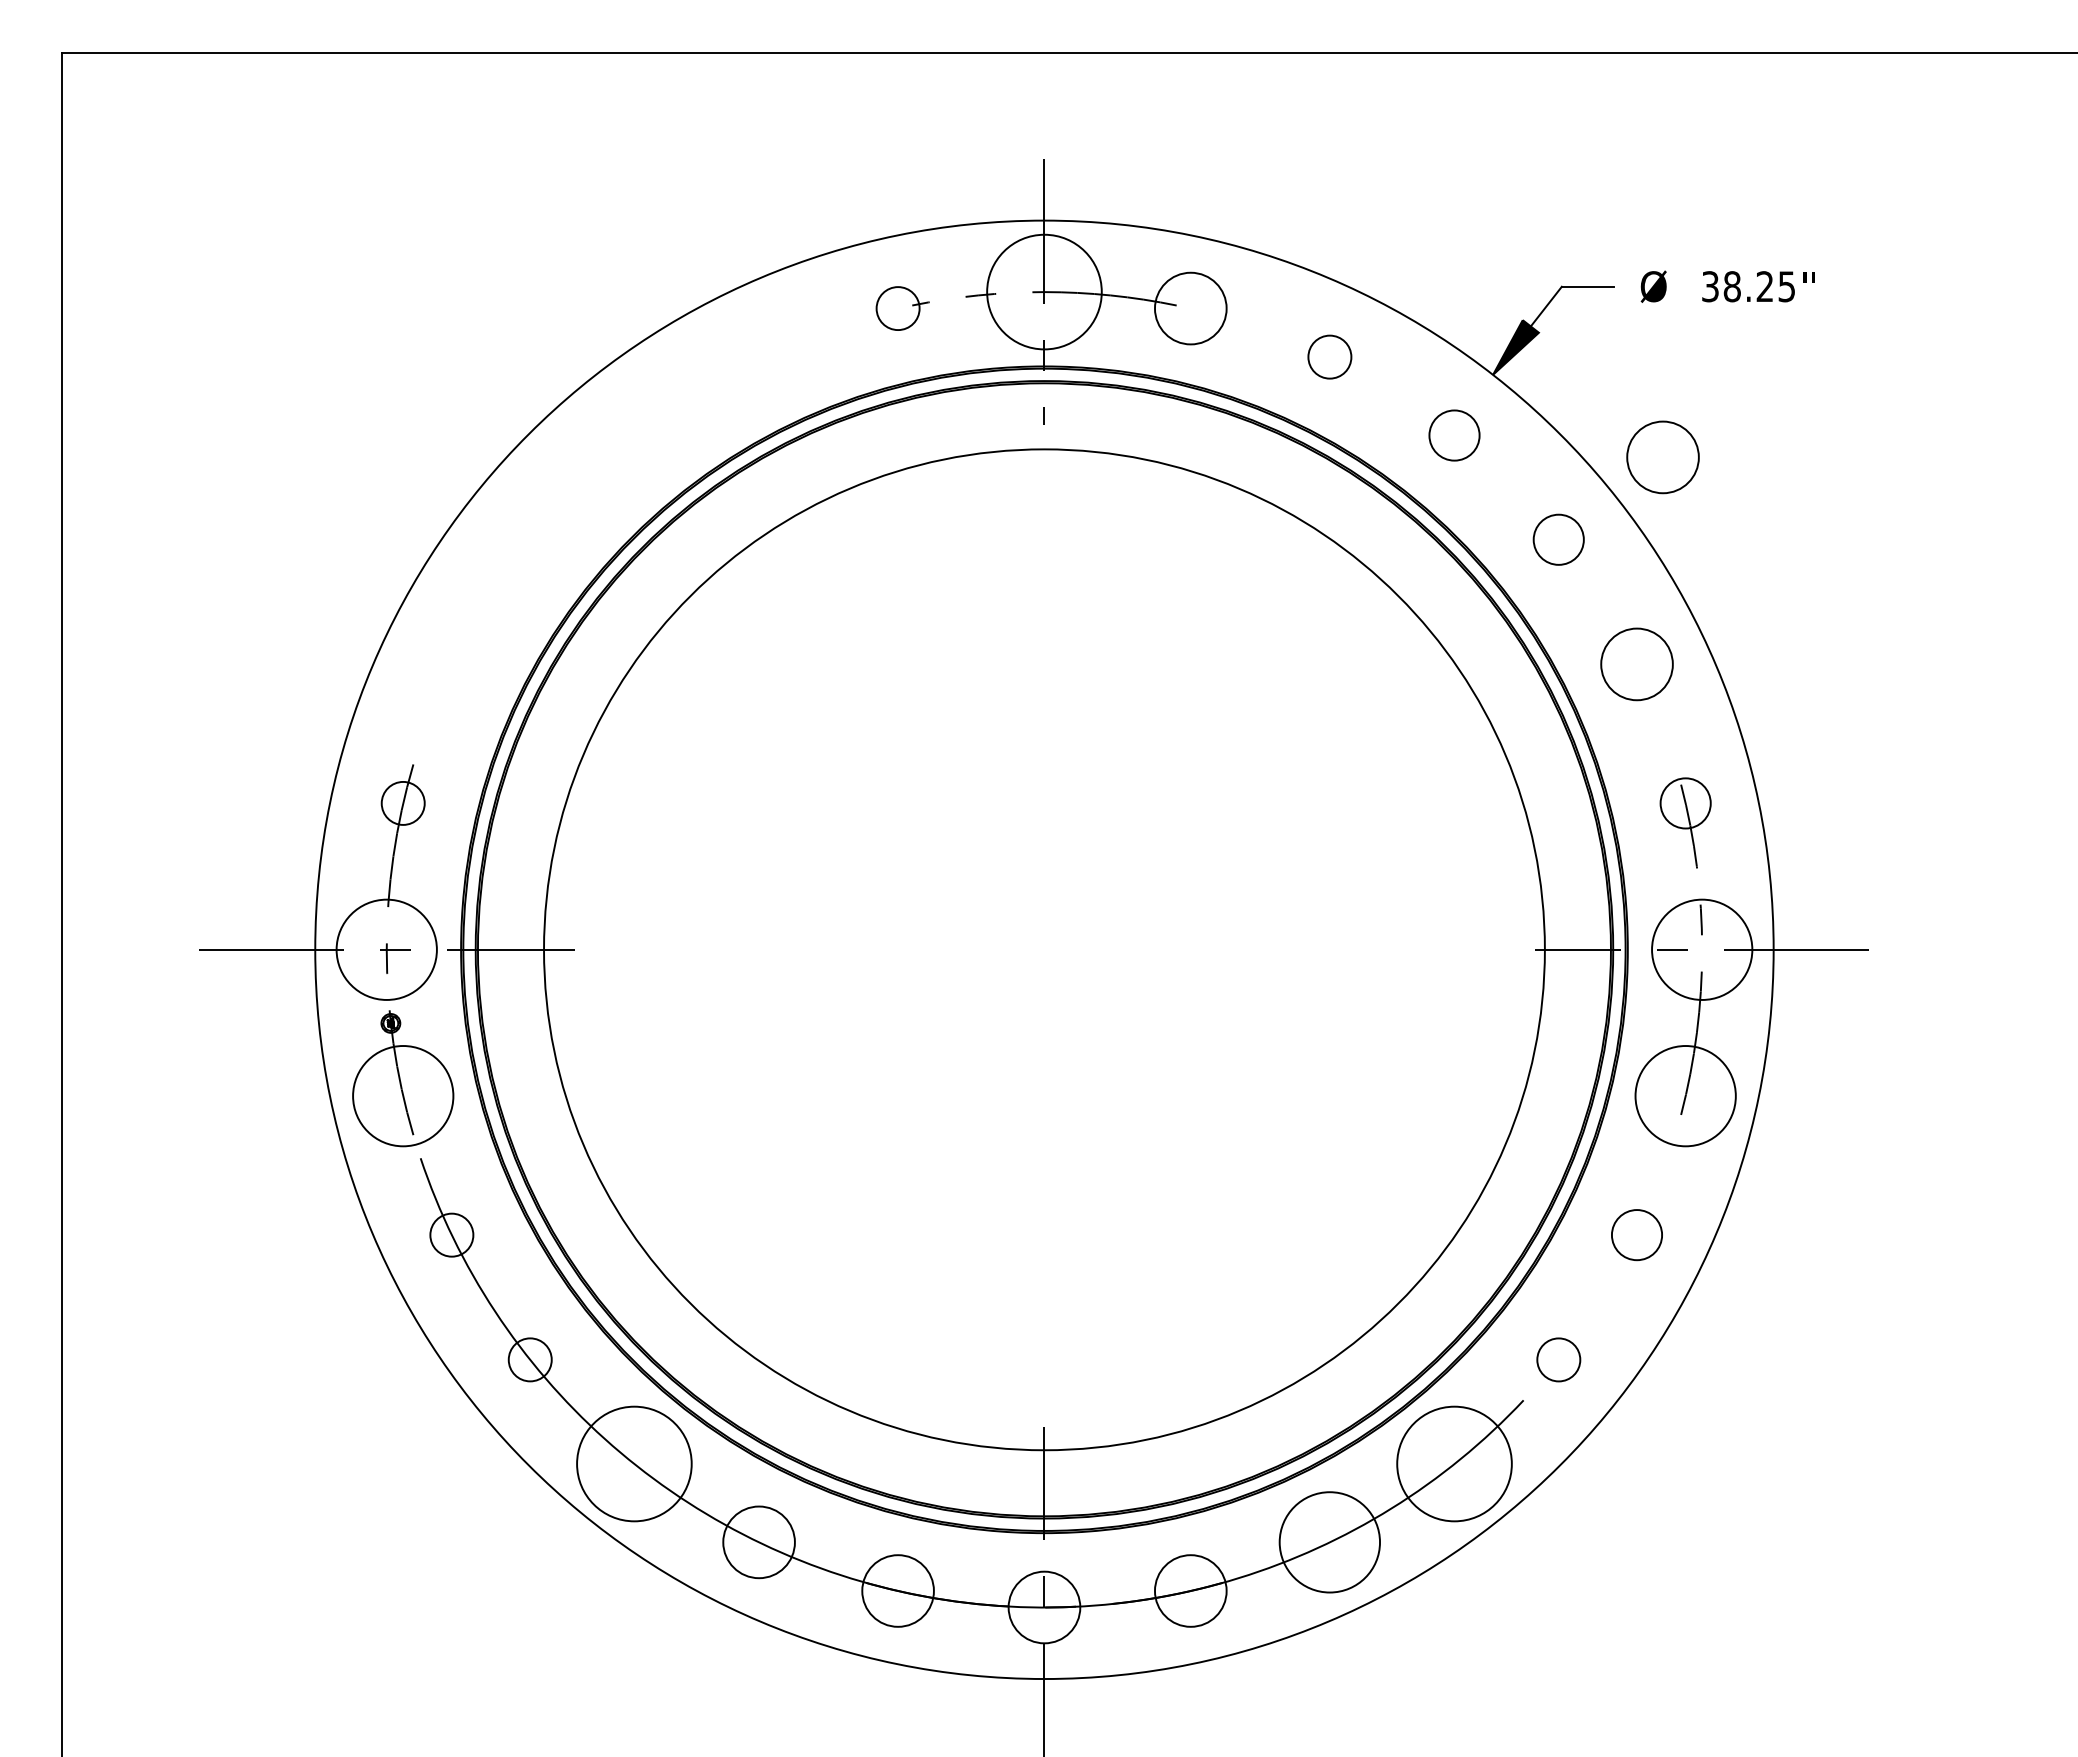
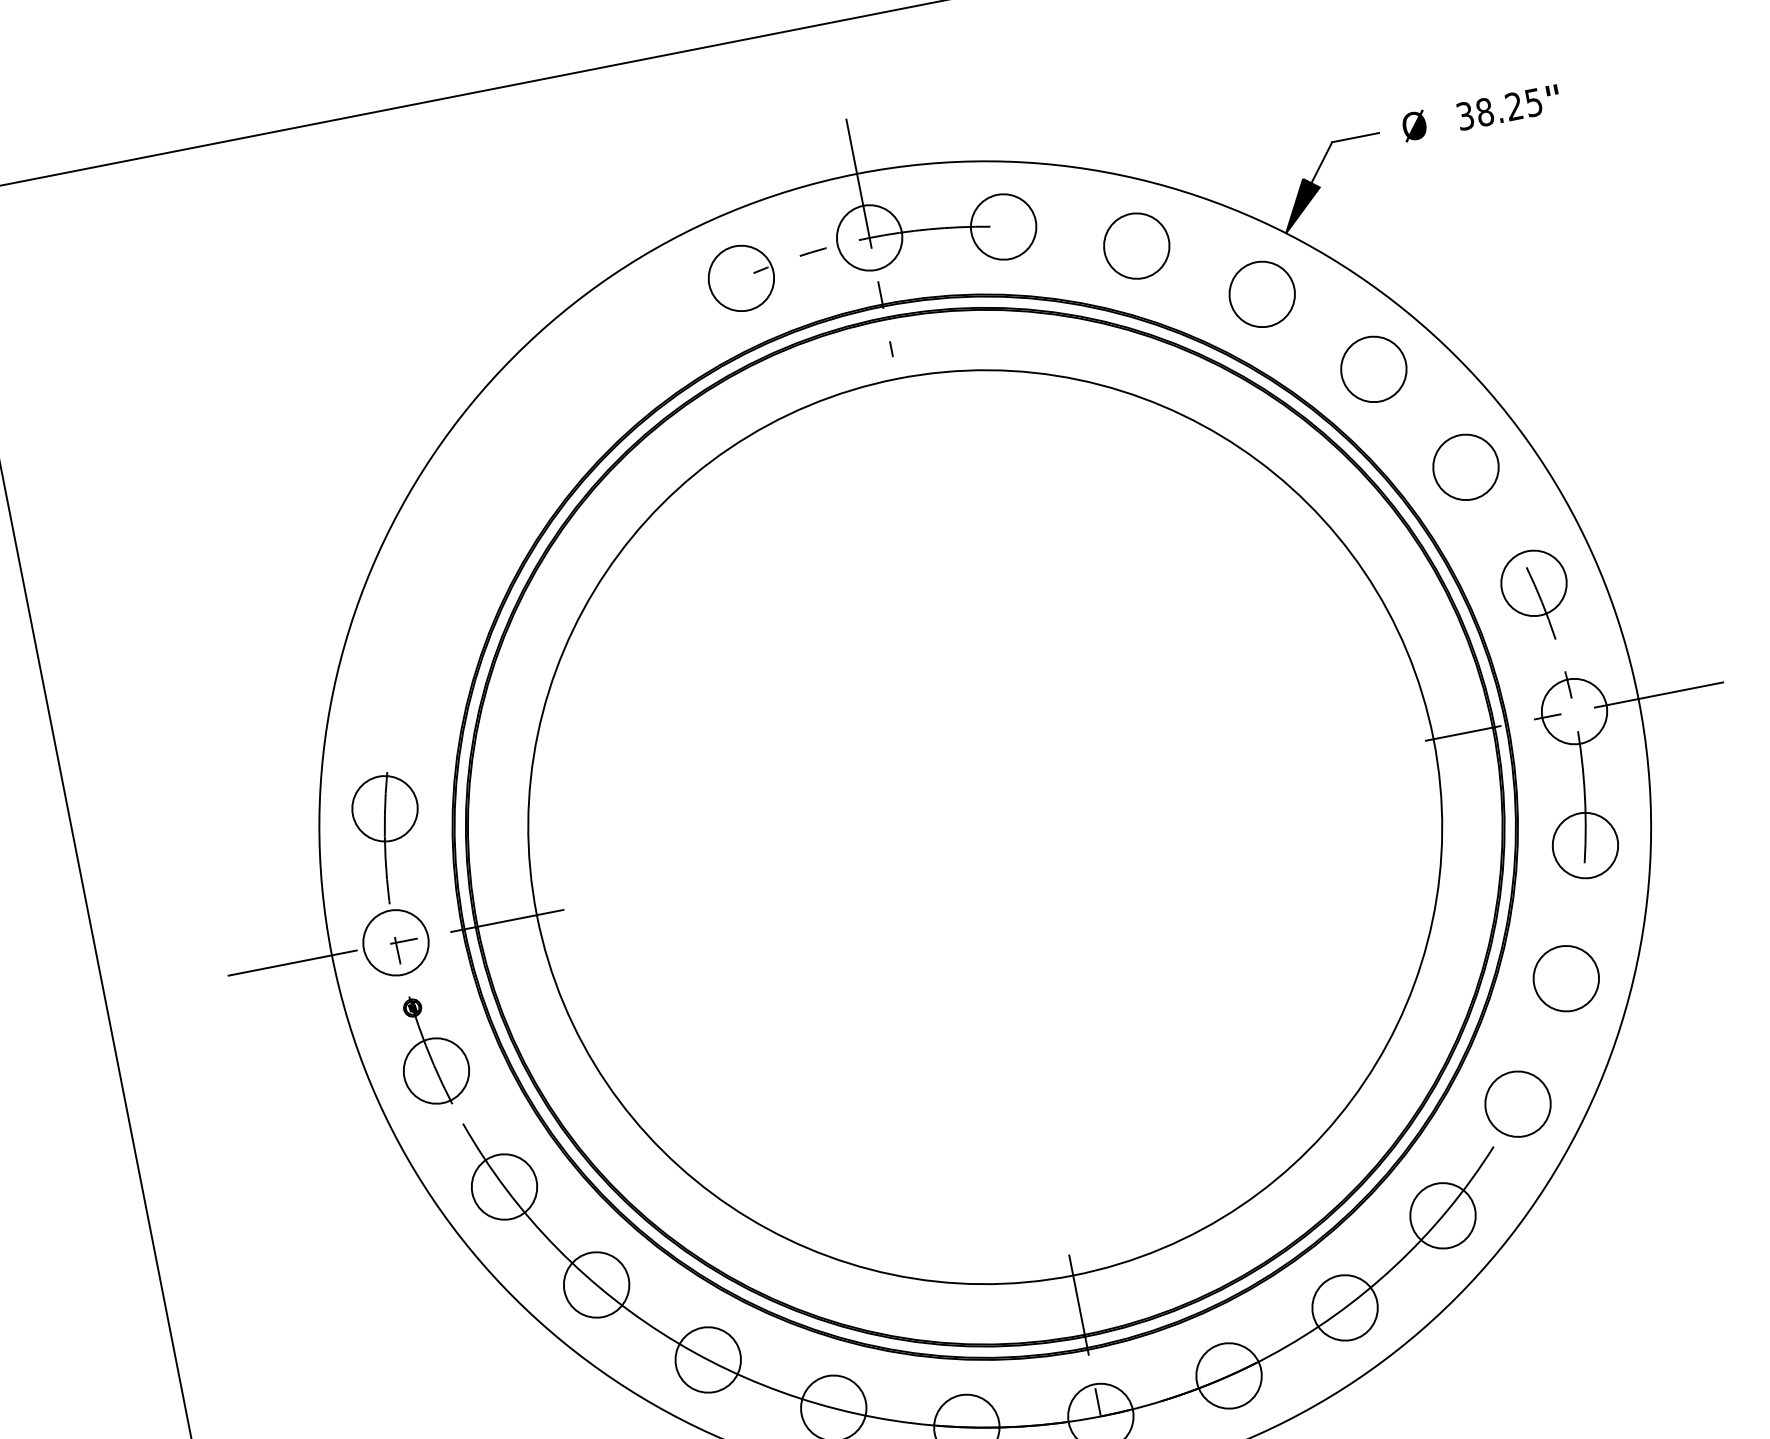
circle: (1044, 291) -> (869, 237), size x0.62
circle: (897, 308) -> (740, 278), size x1.67
circle: (1329, 356) -> (1136, 245), size x1.67
circle: (1454, 435) -> (1262, 294), size x1.43
circle: (1662, 457) -> (1452, 277), removed
circle: (1558, 539) -> (1373, 369), size x1.43
circle: (403, 803) -> (385, 808), size x1.67
circle: (1685, 803) -> (1533, 583), size x1.43
circle: (386, 949) -> (395, 942), size x0.71
circle: (1702, 949) -> (1574, 711), size x0.71
circle: (403, 1095) -> (436, 1070), size x0.71
circle: (1685, 1095) -> (1585, 845), size x0.71
circle: (451, 1234) -> (504, 1186), size x1.67
circle: (1636, 1234) -> (1565, 978), size x1.43
circle: (530, 1359) -> (596, 1284), size x1.67
circle: (1558, 1359) -> (1517, 1103), size x1.67
circle: (634, 1463) -> (708, 1359), size x0.62
circle: (1454, 1463) -> (1442, 1215), size x0.62
circle: (1329, 1542) -> (1344, 1308), size x0.71

